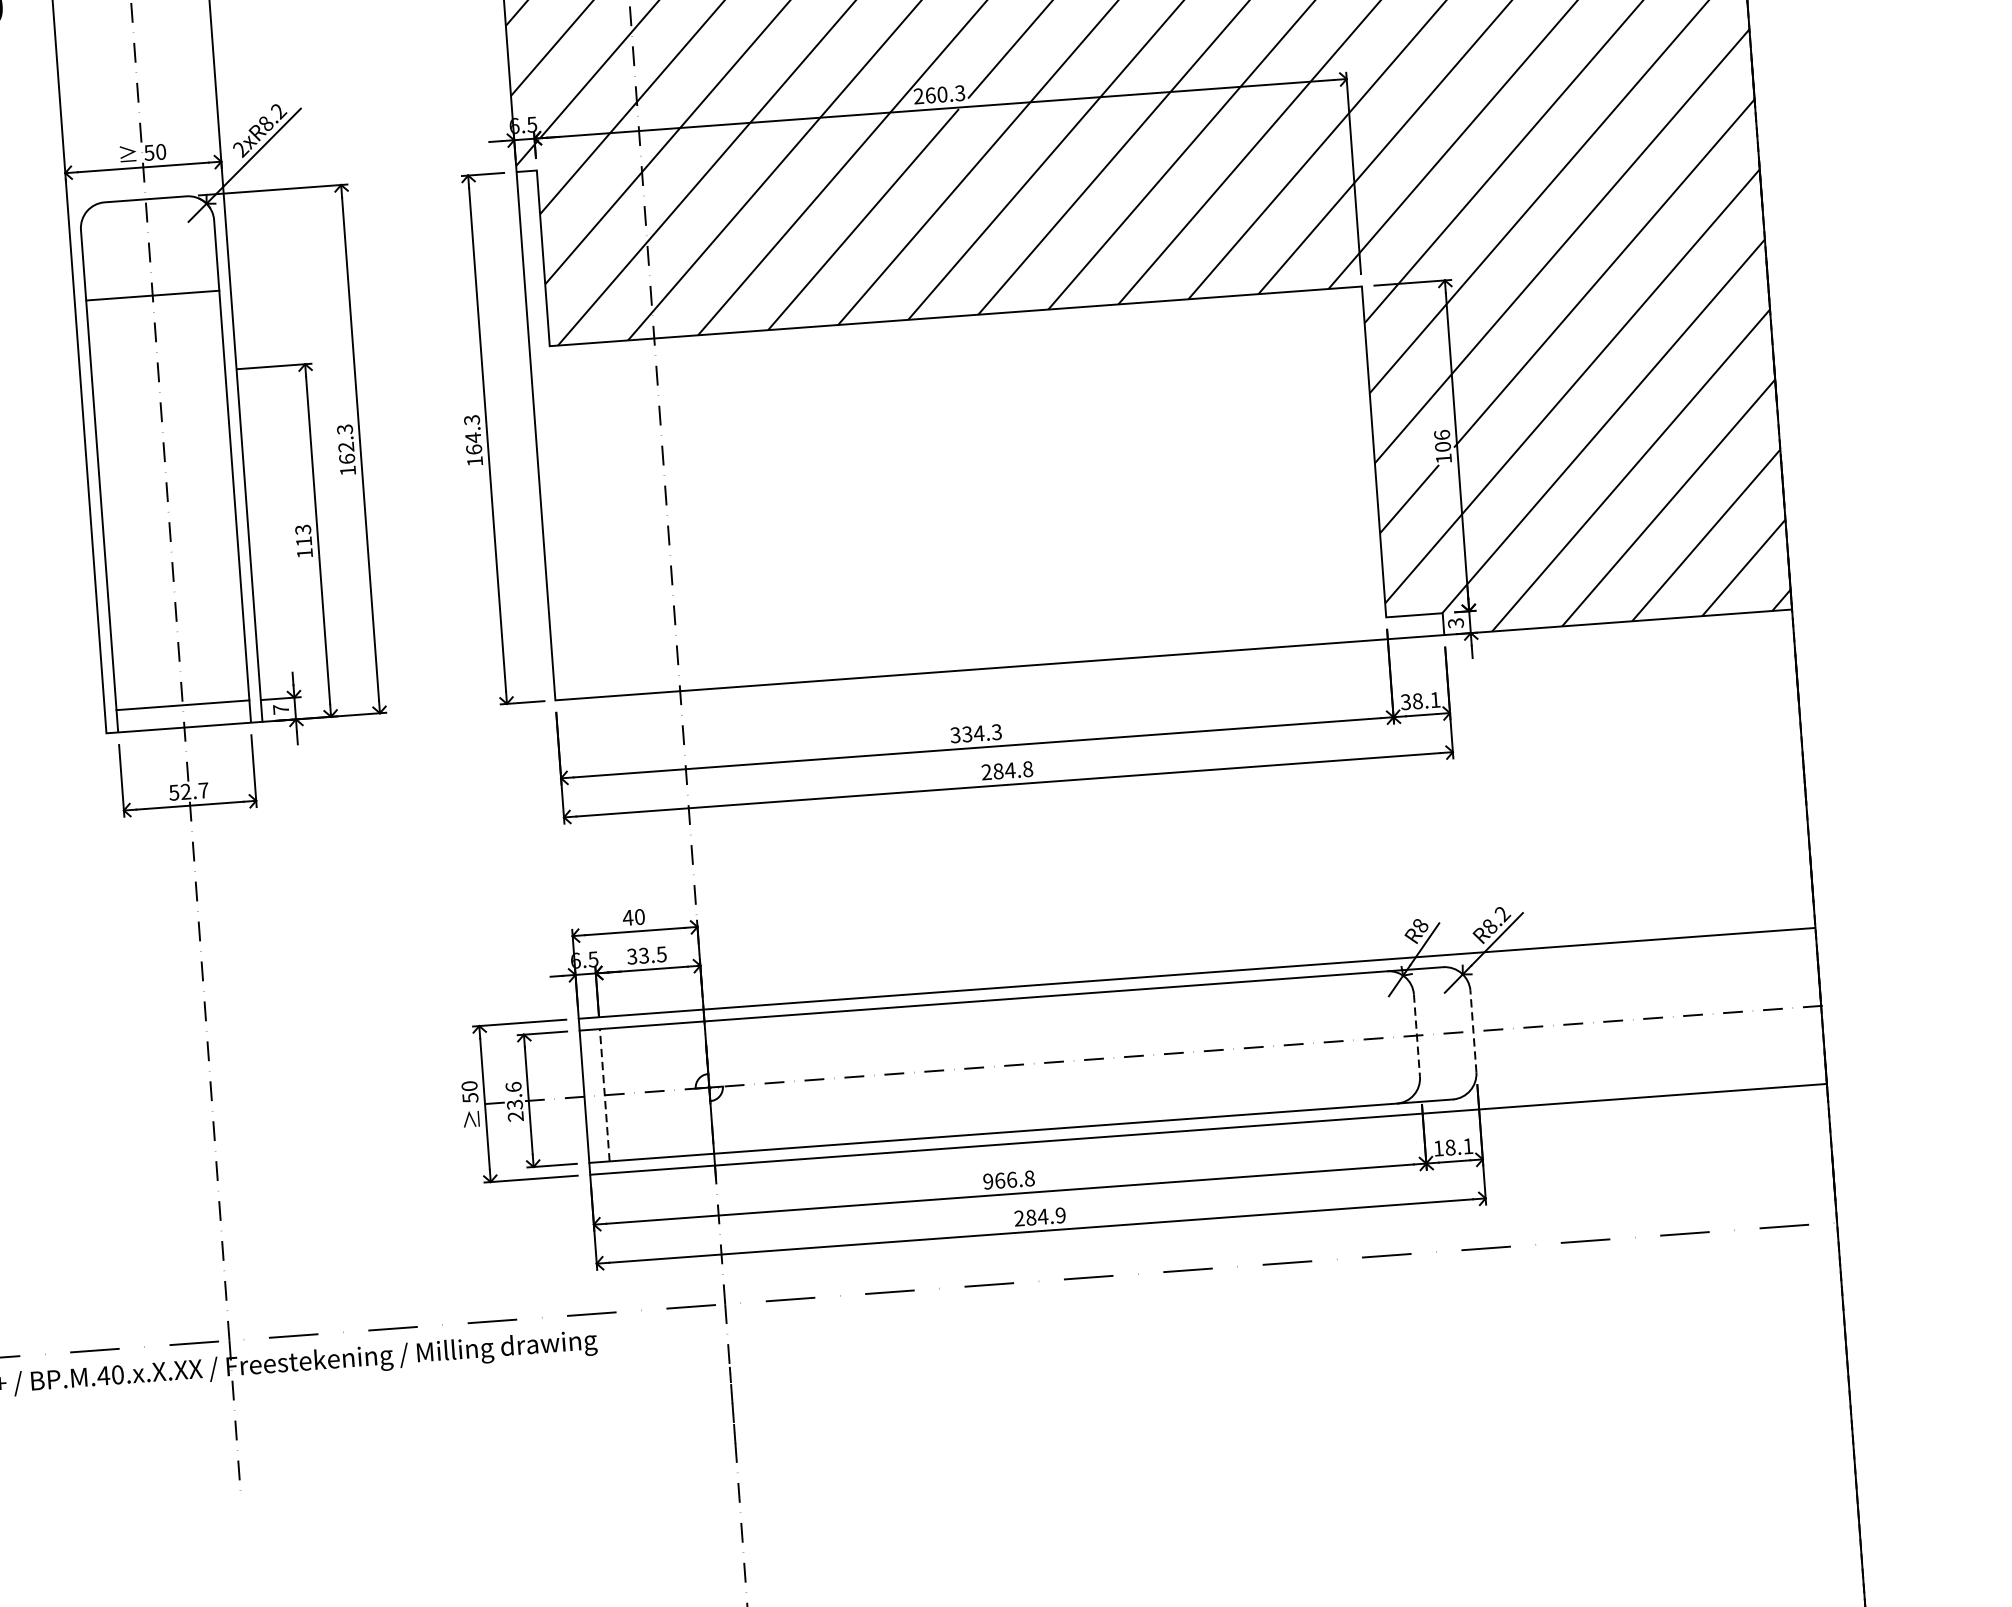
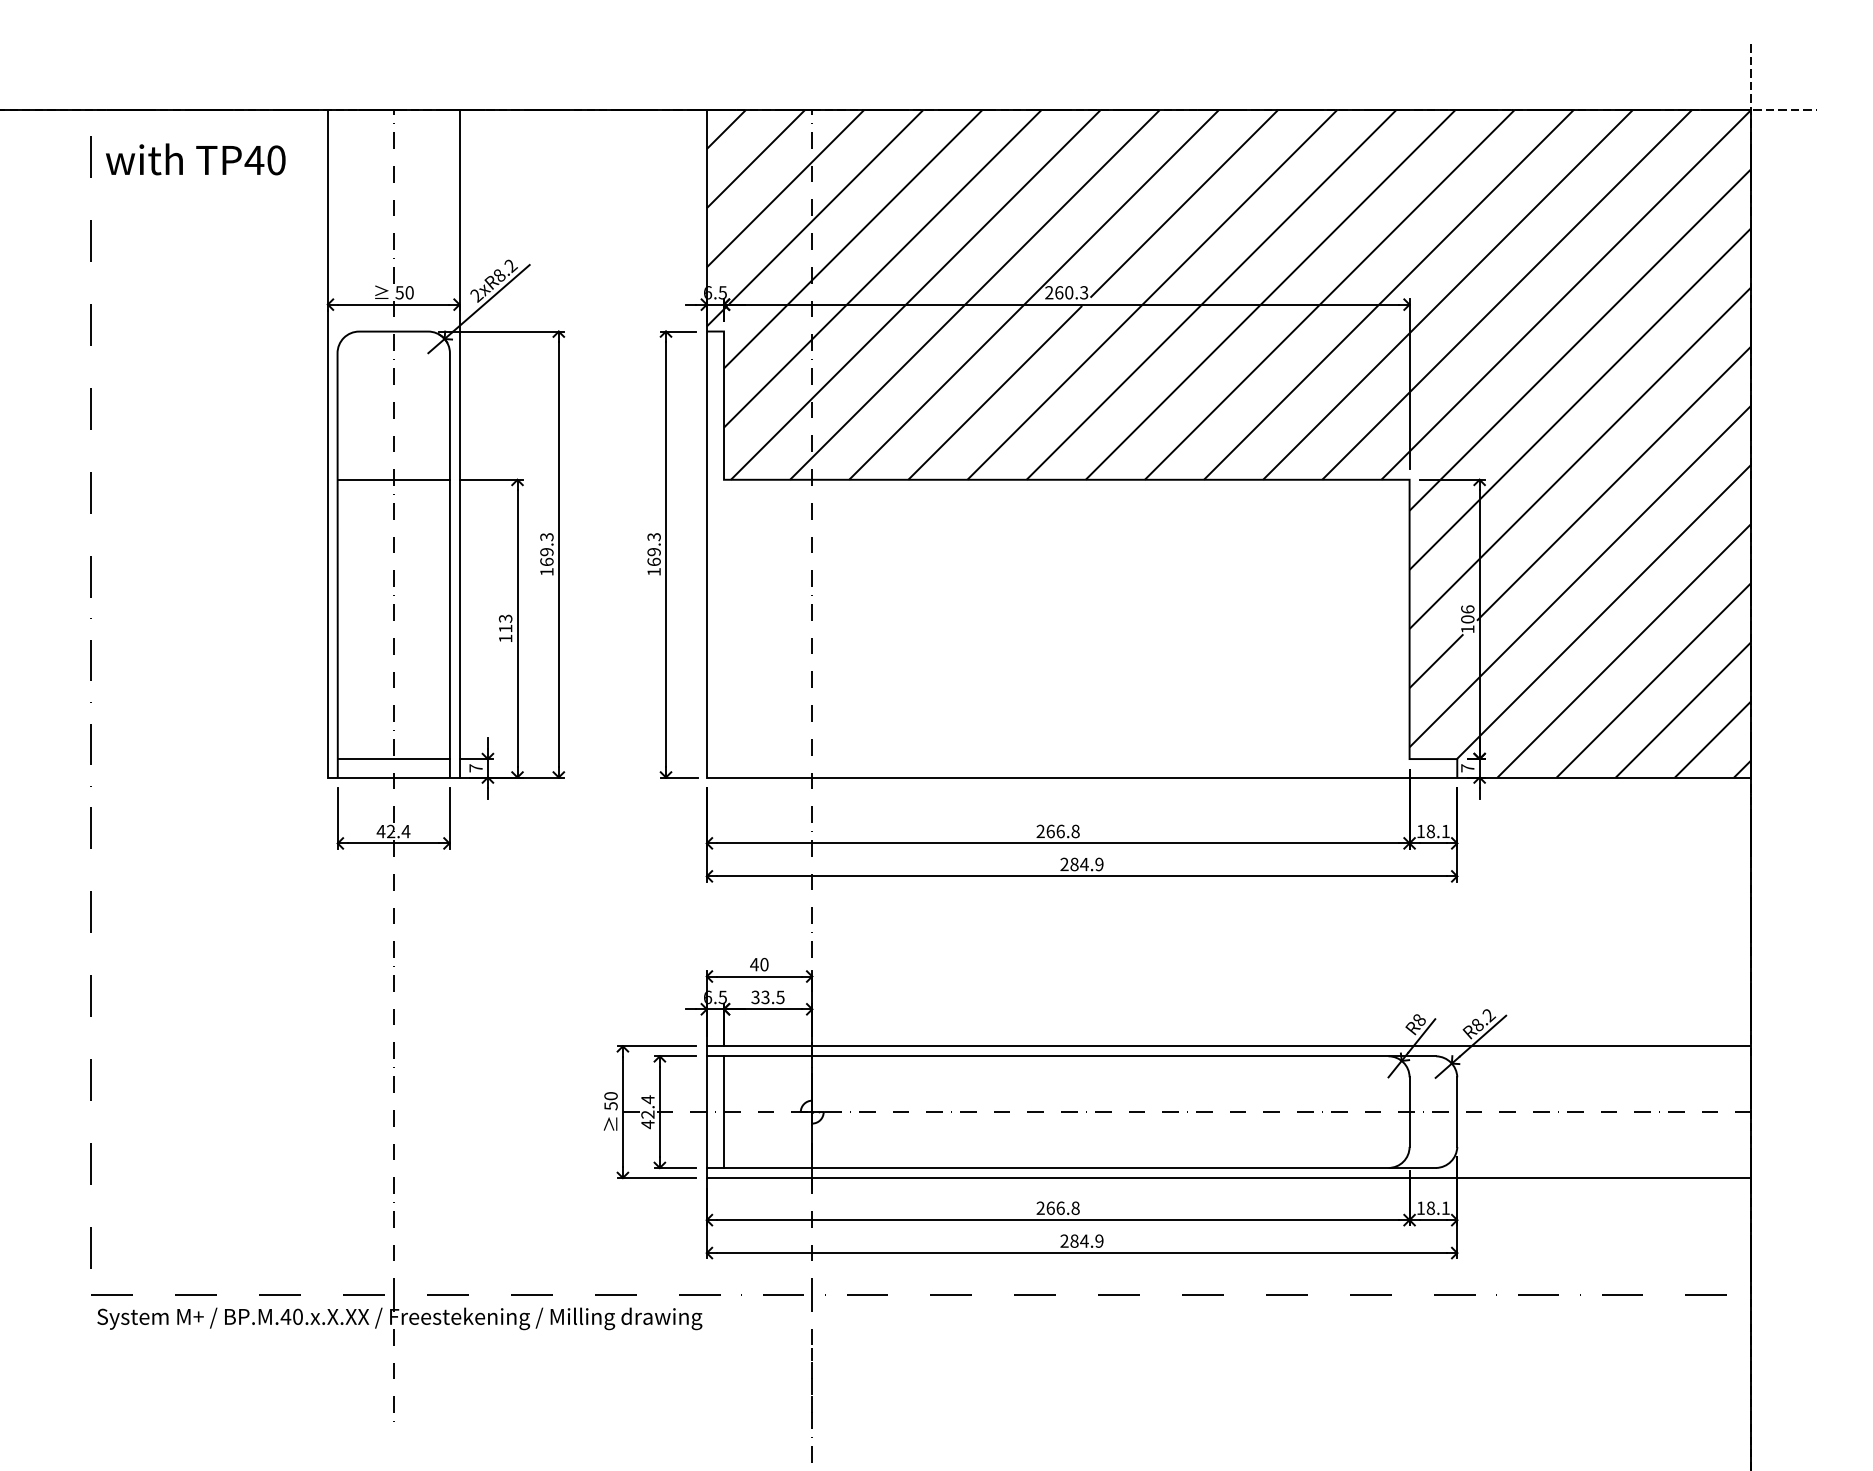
line: (152, 295) -> (393, 479), moved
text: (472, 437) -> (653, 551), 164.3 -> 169.3
text: (345, 447) -> (546, 552), 162.3 -> 169.3
text: (1455, 623) -> (1467, 768), 3 -> 7
text: (1405, 702) -> (1420, 831), 38.1 -> 18.1
text: (975, 733) -> (1057, 831), 334.3 -> 266.8
text: (1028, 769) -> (1099, 864), 284.8 -> 284.9
text: (188, 791) -> (393, 831), 52.7 -> 42.4
line: (1473, 1031) -> (1457, 1112), dashed -> solid
line: (1416, 1036) -> (1409, 1112), dashed -> solid
line: (605, 1095) -> (724, 1112), dashed -> solid
text: (514, 1102) -> (647, 1112), 23.6 -> 42.4
text: (988, 1181) -> (1040, 1208), 966.8 -> 266.8

